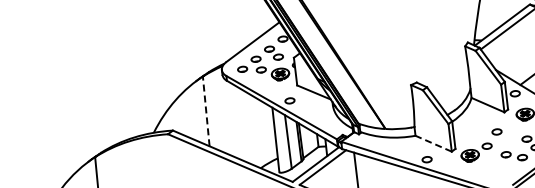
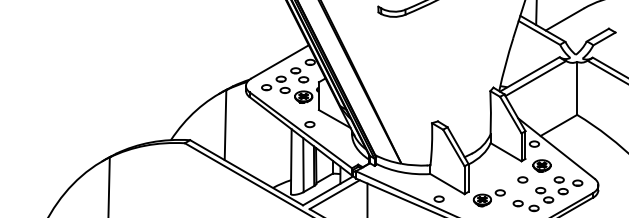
line: (206, 110) -> (225, 124), dashed -> solid
part: (496, 131) -> (522, 179), moved
line: (433, 144) -> (447, 184), dashed -> solid

